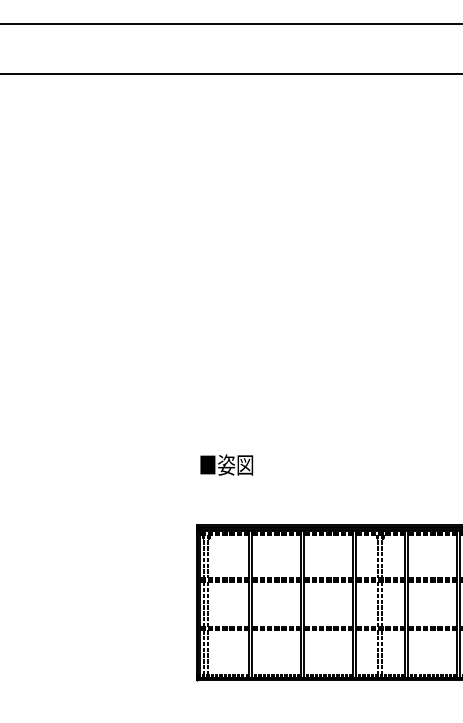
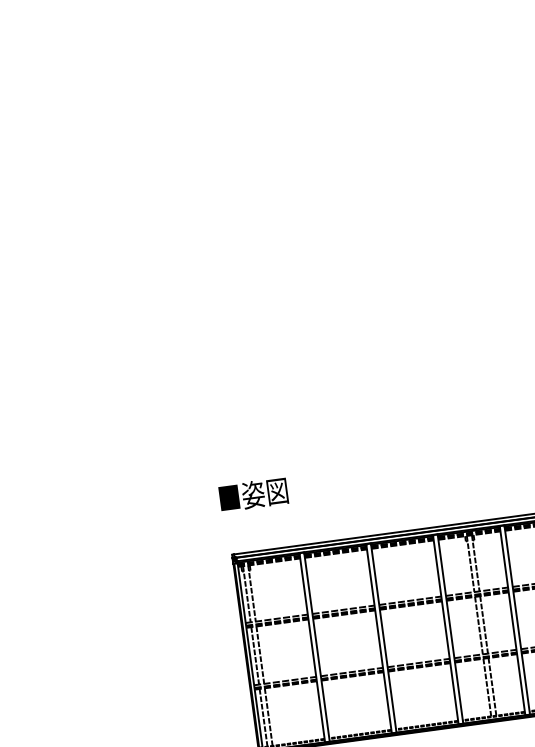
text: (226, 464) -> (253, 494), moved

